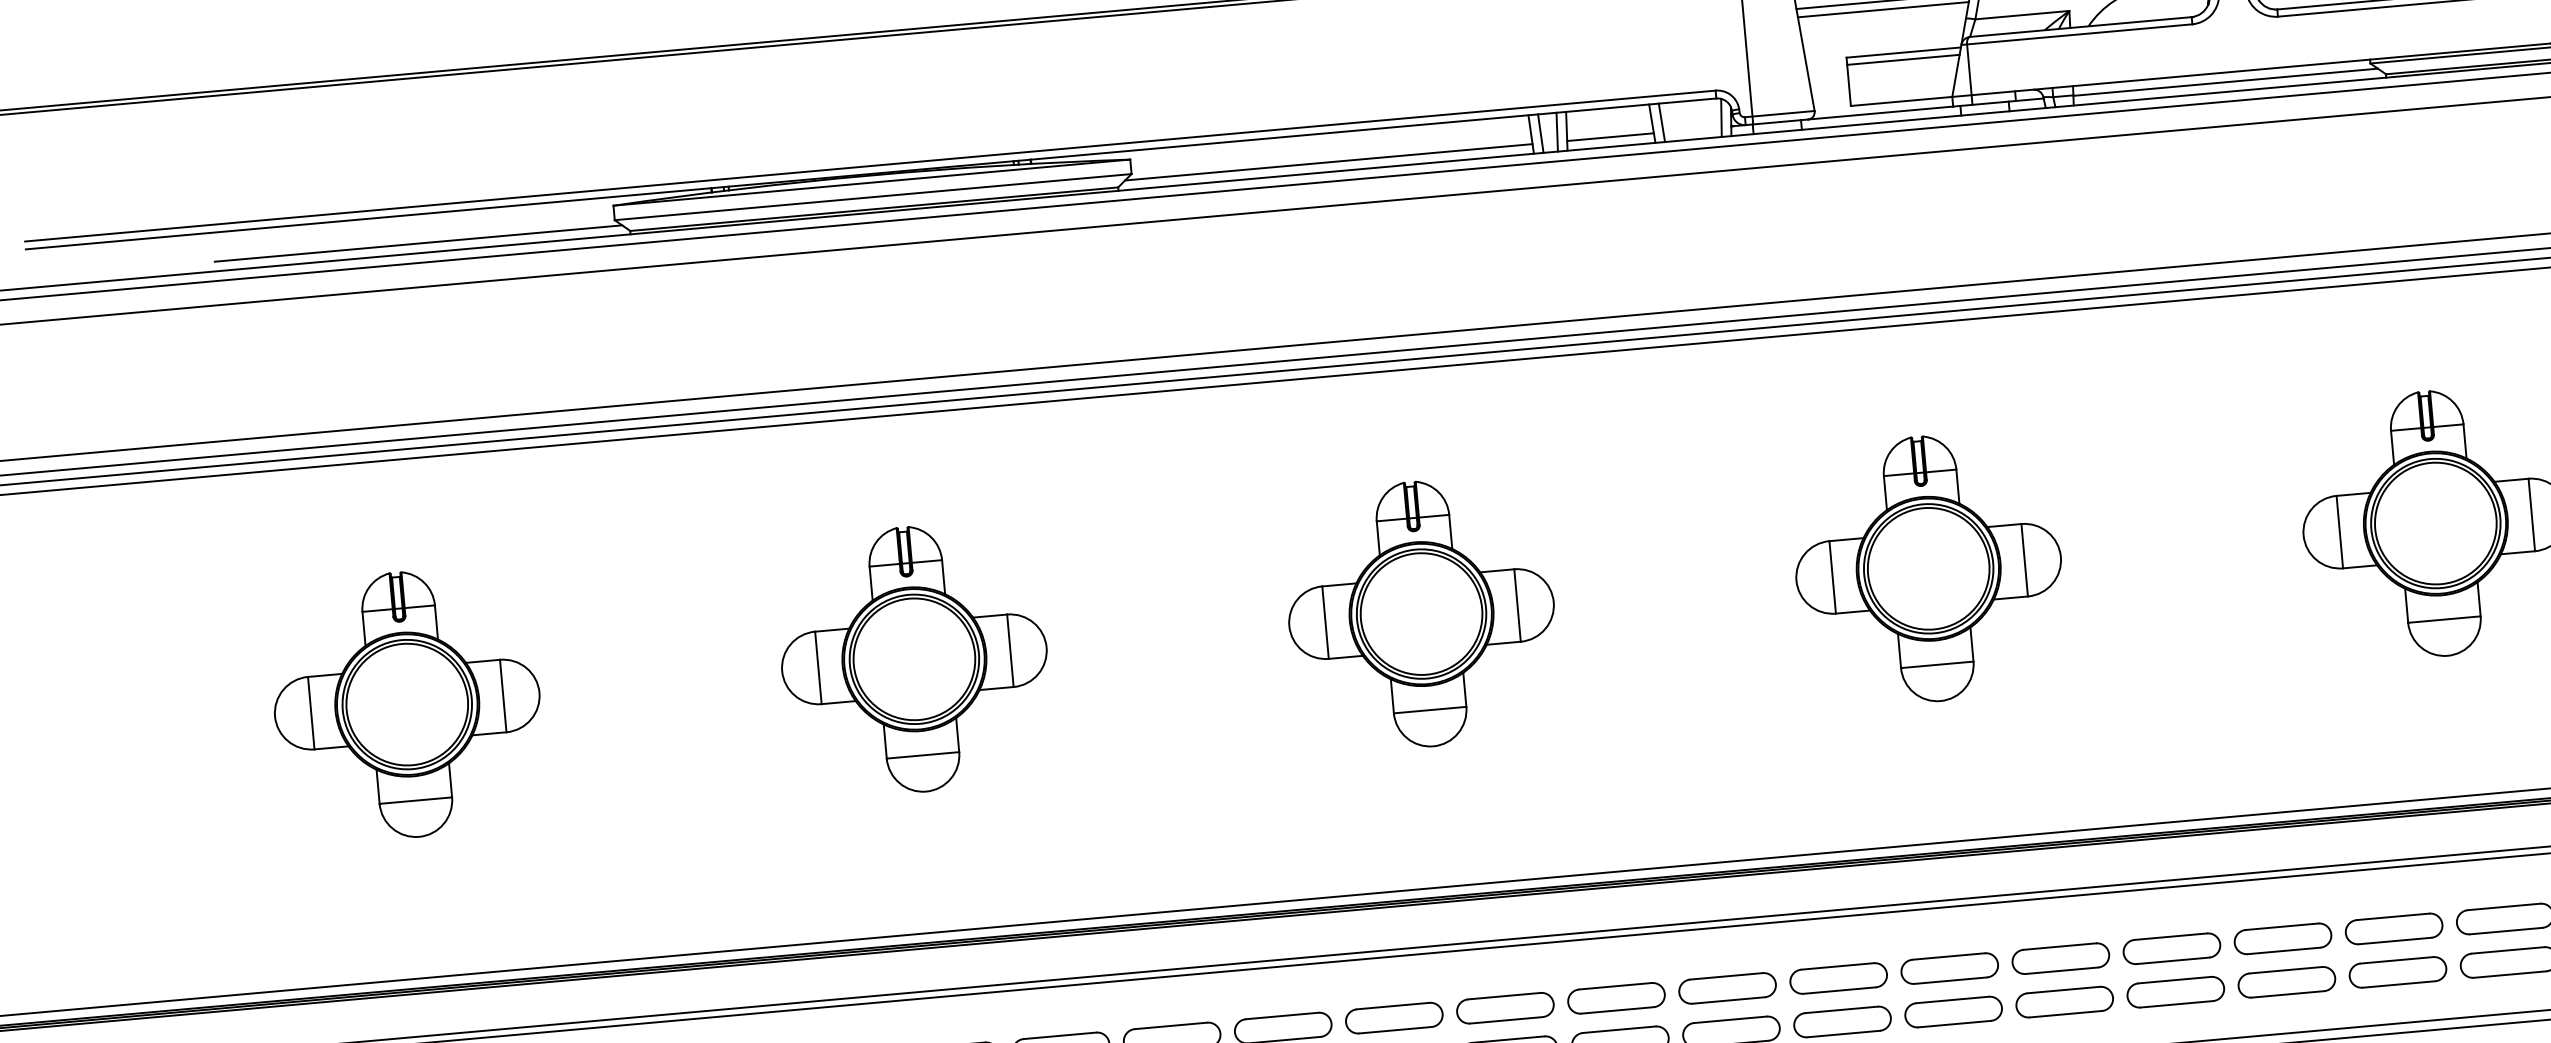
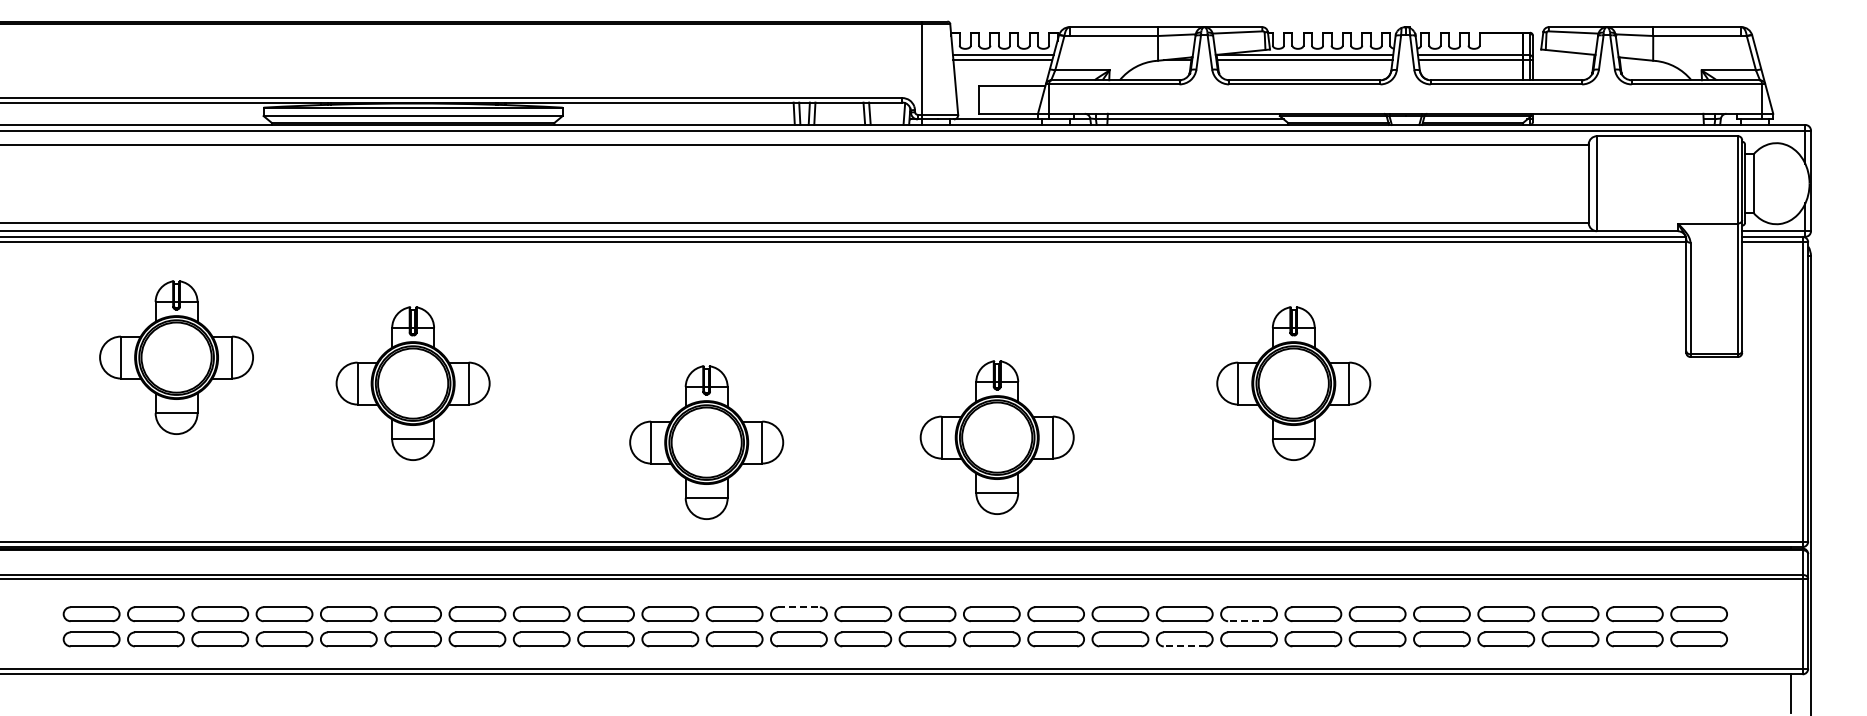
line: (1902, 60) -> (1011, 90), removed
line: (1610, 137) -> (839, 119), removed
line: (1328, 162) -> (676, 119), removed
line: (418, 243) -> (149, 119), removed
part: (1927, 568) -> (996, 437), moved
part: (1421, 613) -> (706, 442), moved
part: (407, 704) -> (176, 357), moved
line: (2396, 941) -> (1249, 621), solid -> dashed
line: (1614, 986) -> (798, 607), solid -> dashed
line: (2287, 994) -> (1184, 646), solid -> dashed

